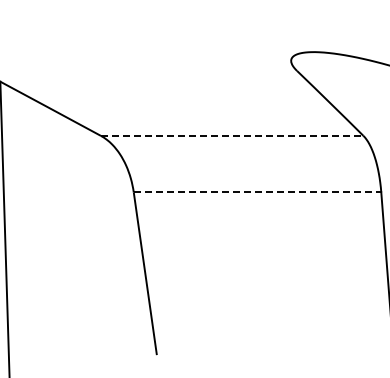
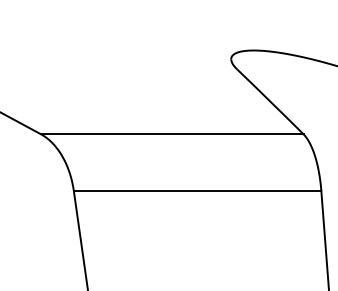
line: (232, 135) -> (172, 133), dashed -> solid
line: (257, 192) -> (197, 190), dashed -> solid

